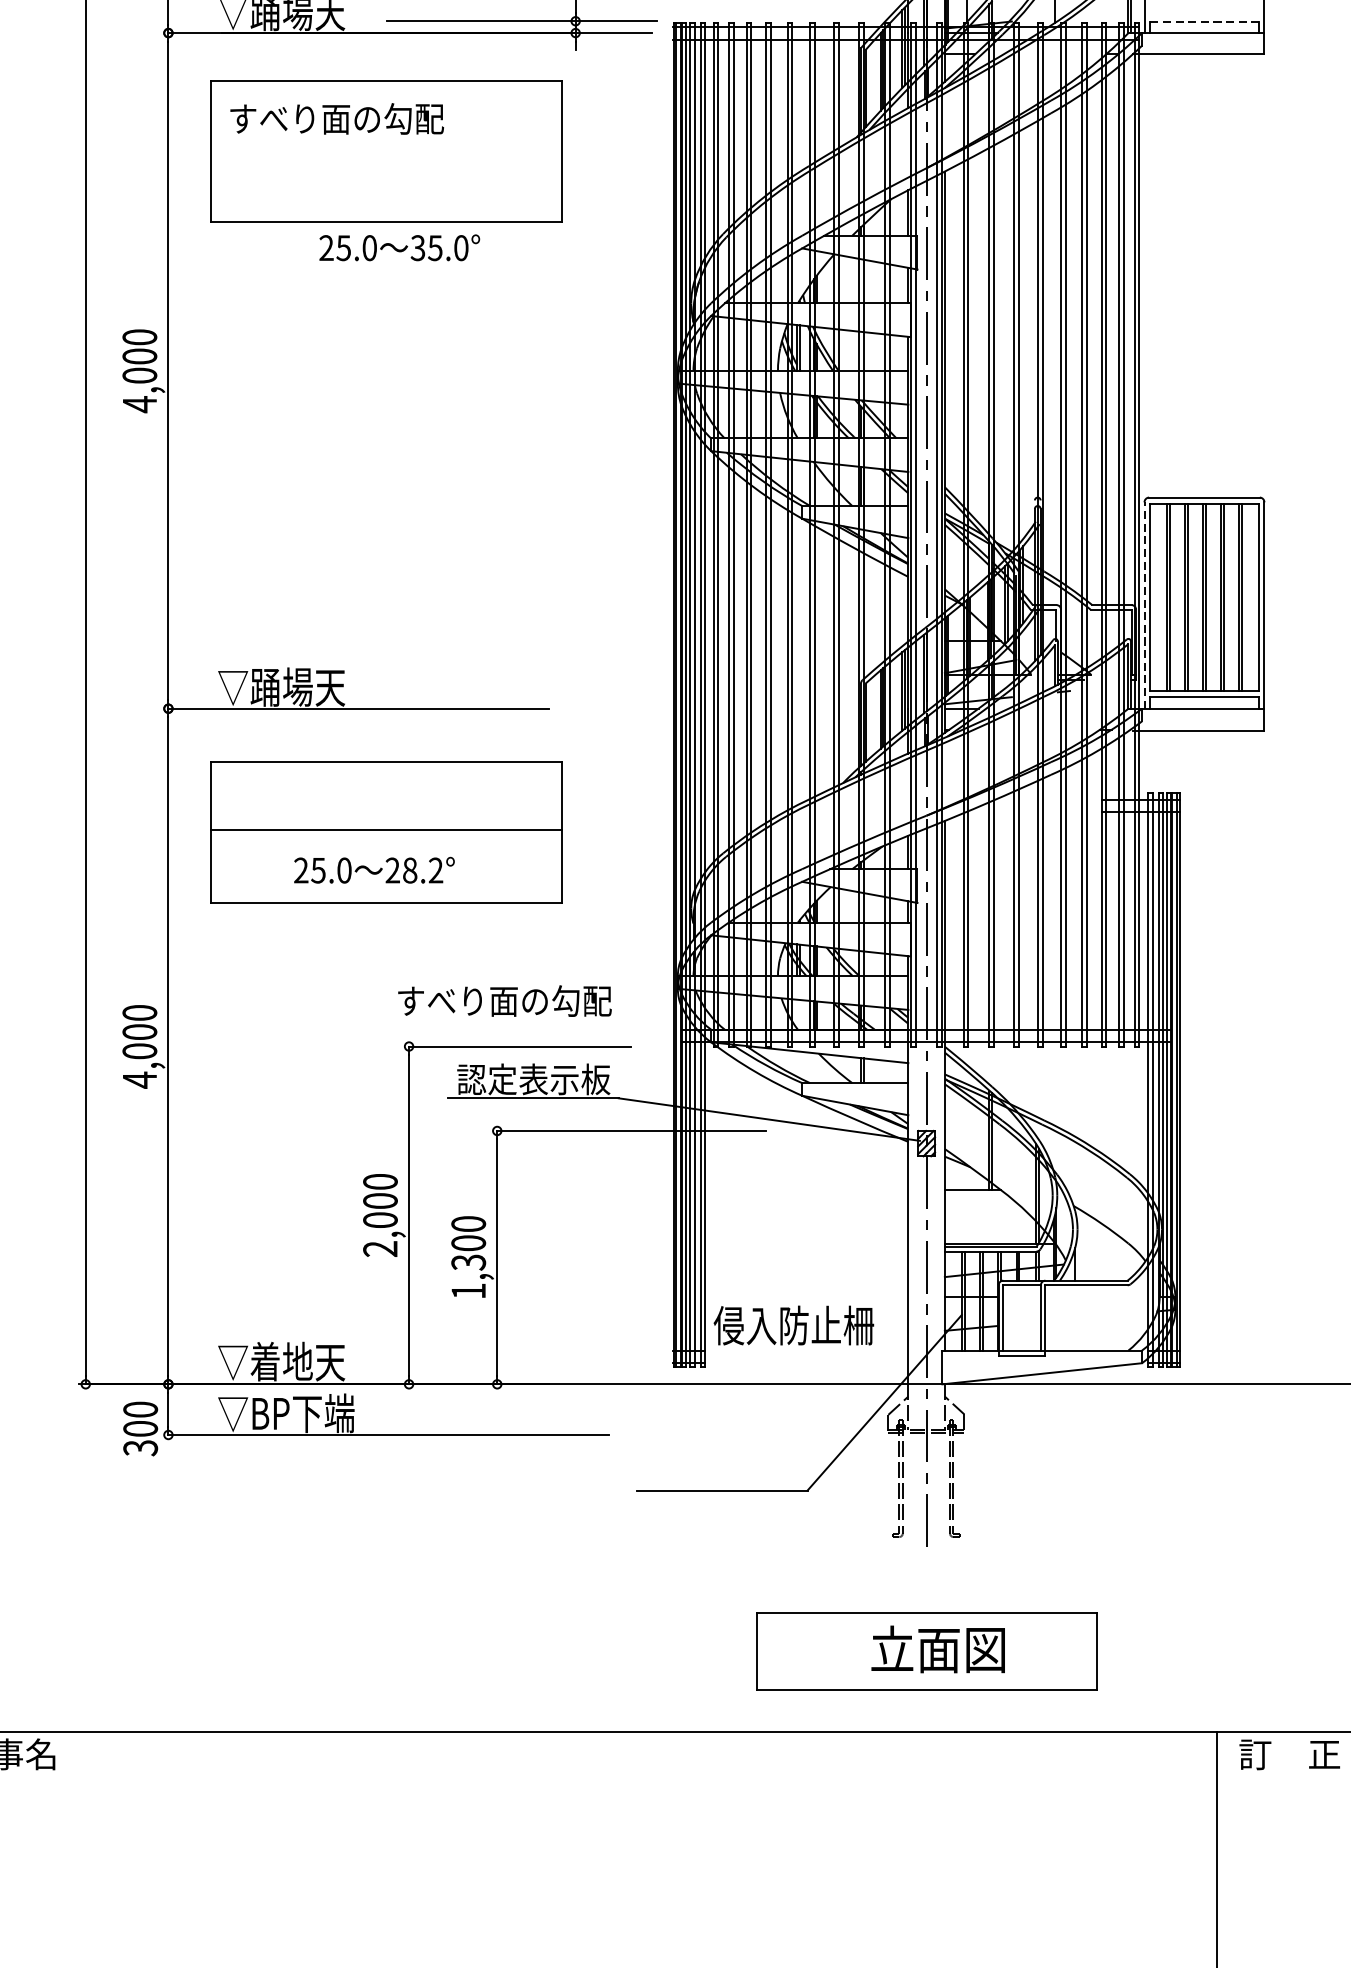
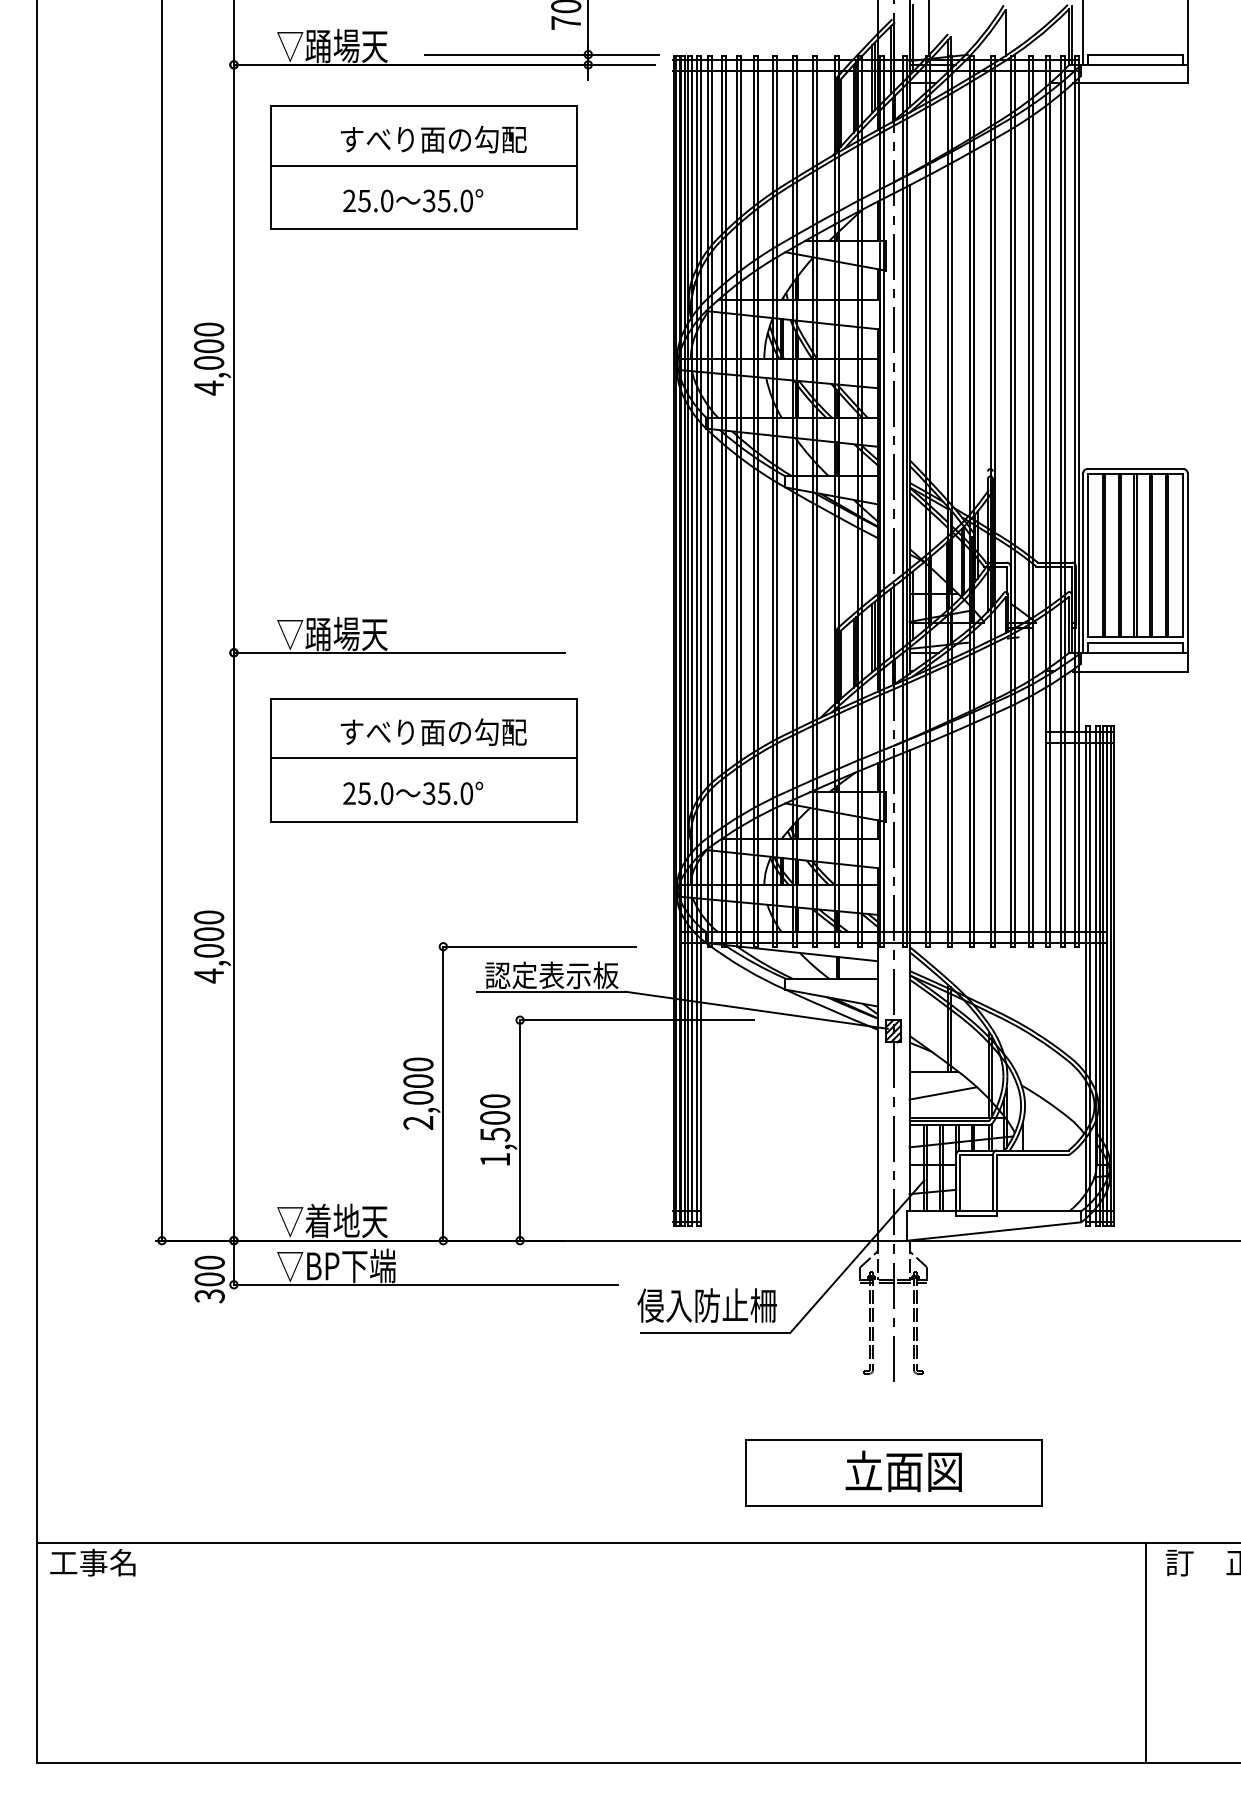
line: (1204, 22) -> (1135, 55), dashed -> solid
text: (336, 118) -> (433, 139), moved
line: (386, 148) -> (423, 165), added
text: (400, 247) -> (413, 200), moved
line: (1144, 606) -> (1083, 563), dashed -> solid
text: (413, 870) -> (447, 793), 28.2° -> 35.0°
text: (504, 1000) -> (433, 731), moved
line: (983, 1215) -> (943, 1093), added
text: (467, 1262) -> (494, 1134), 1,300 -> 1,500
text: (793, 1325) -> (706, 1305), moved

